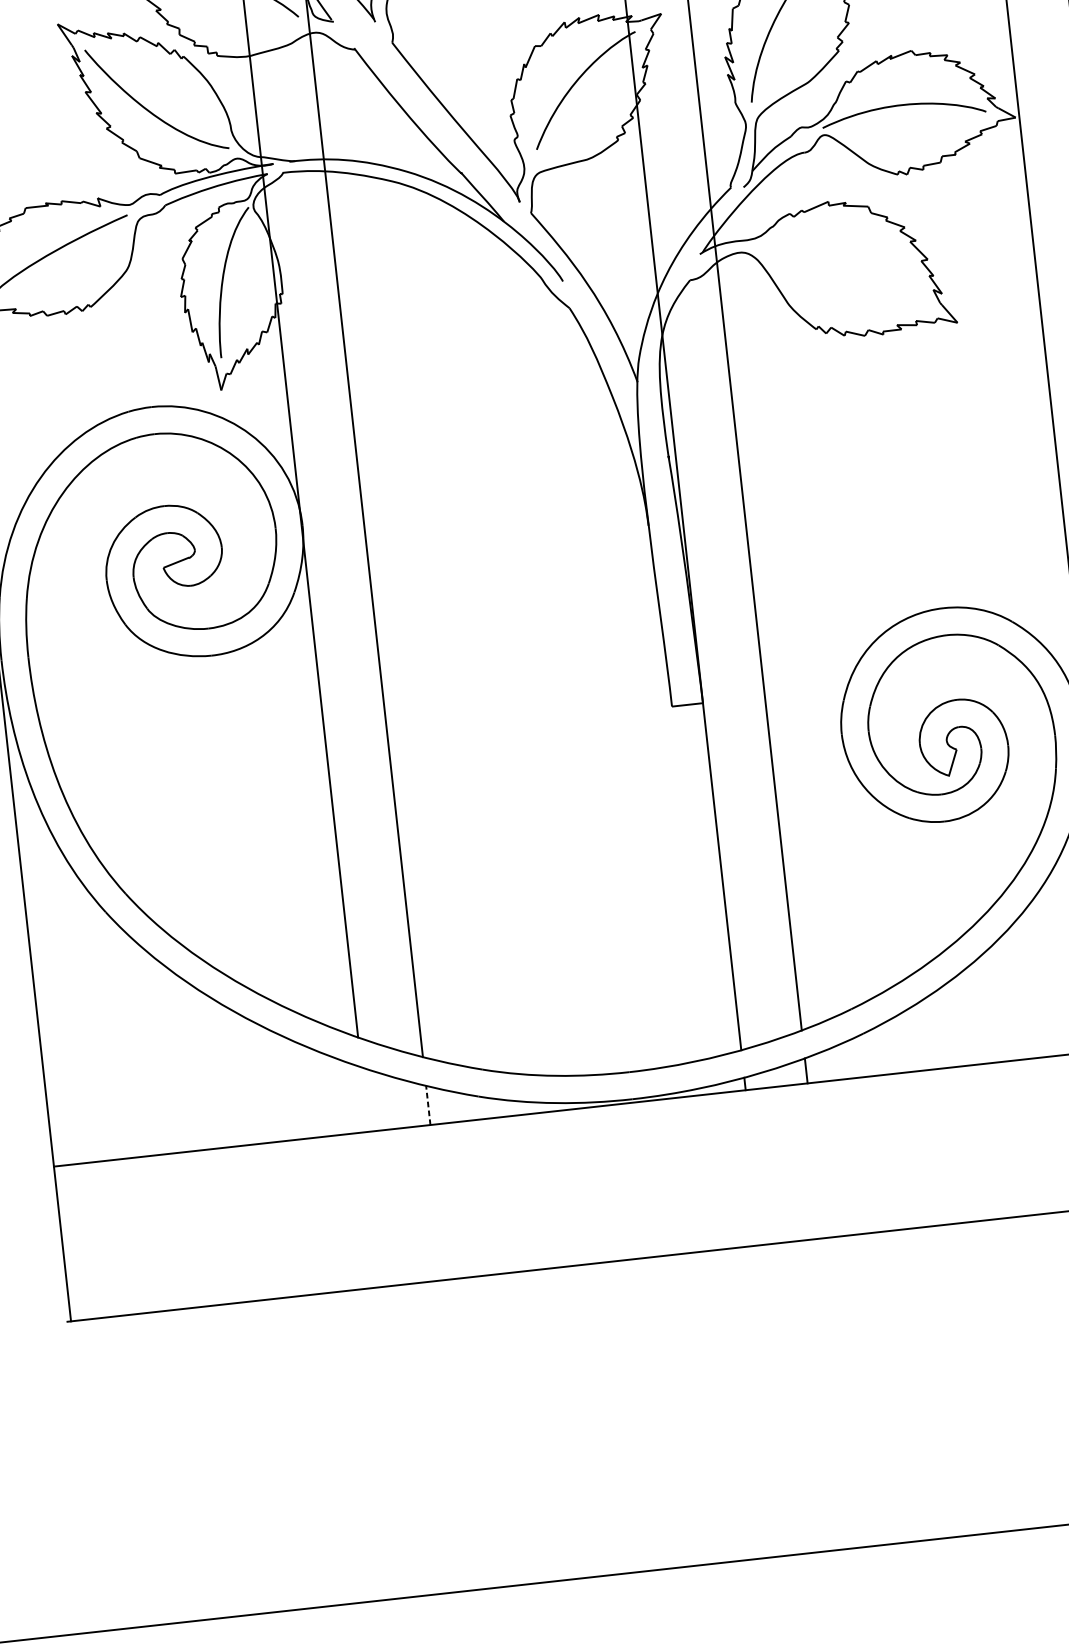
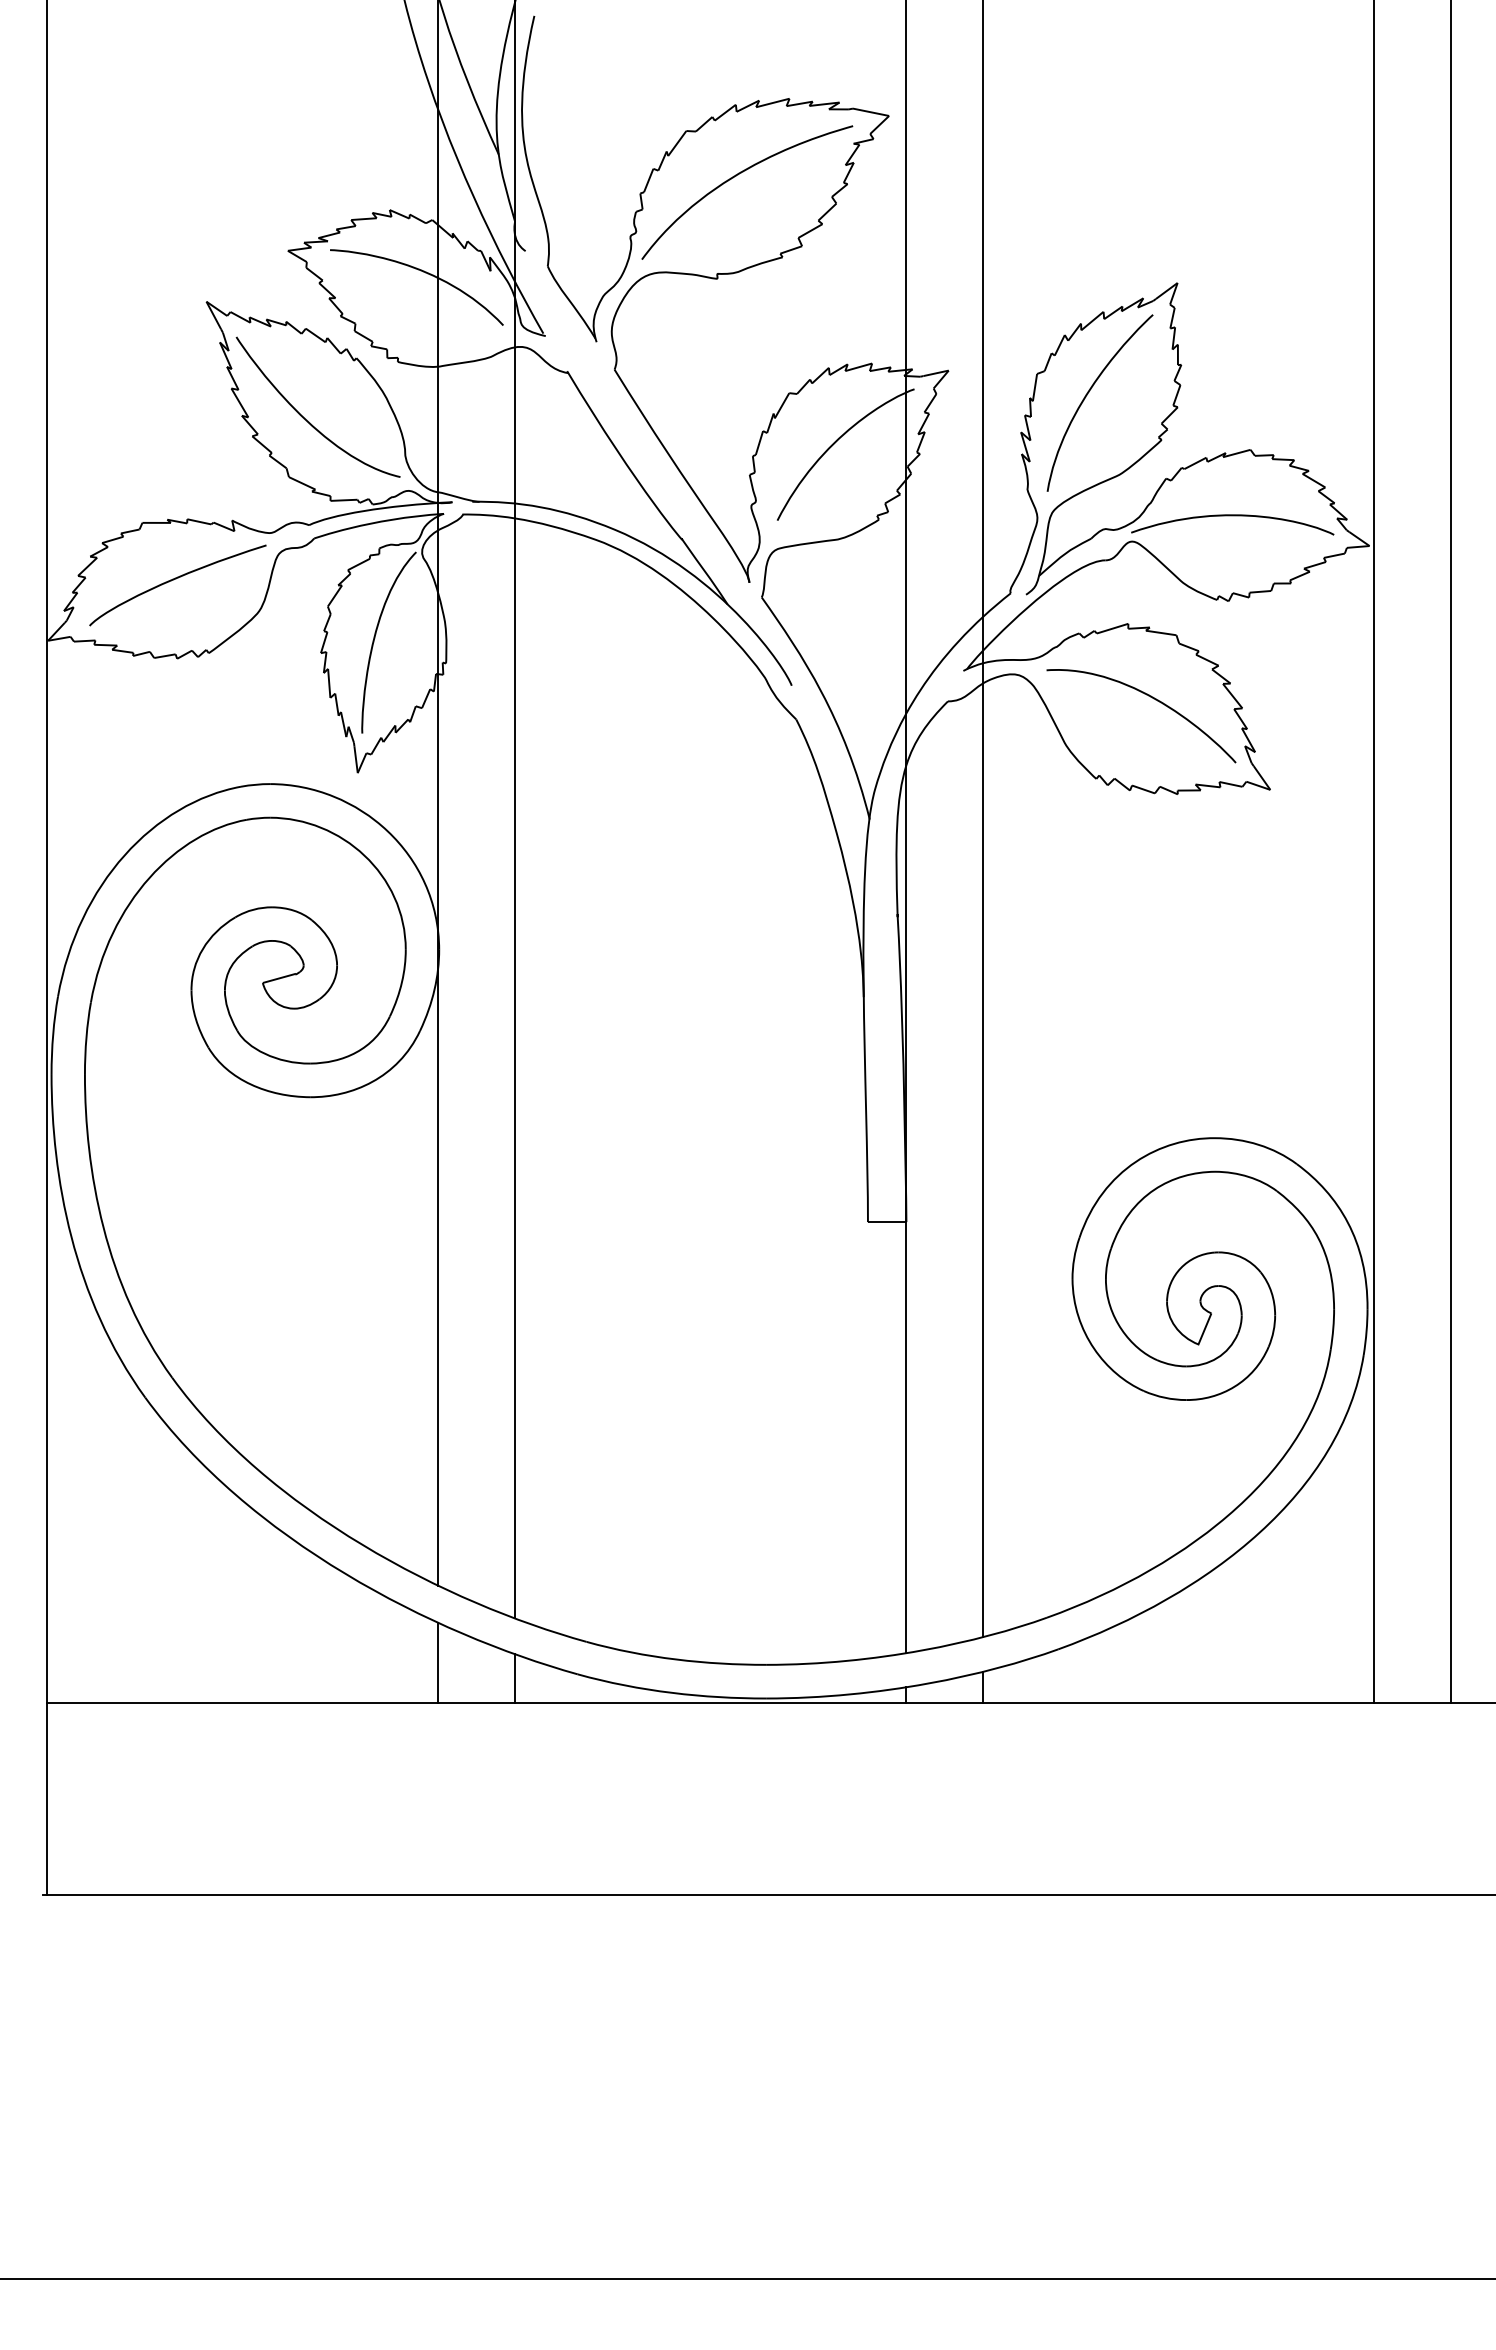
curve: (855, 260) -> (1153, 699), added
line: (365, 1099) -> (438, 1662), added
line: (427, 1104) -> (514, 1677), dashed -> solid

